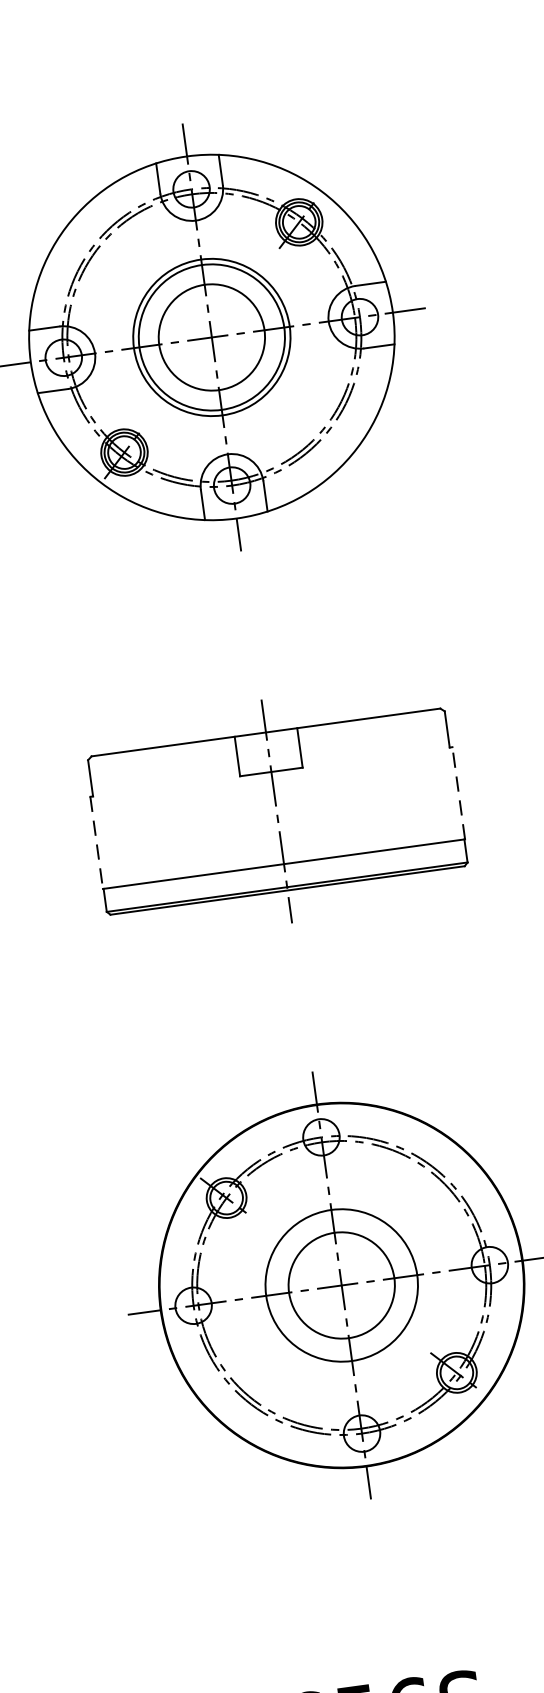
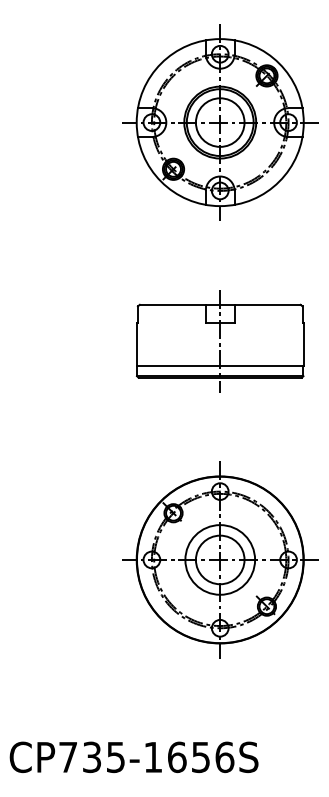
line: (457, 791) -> (303, 343), dashed -> solid
line: (96, 843) -> (136, 344), dashed -> solid

